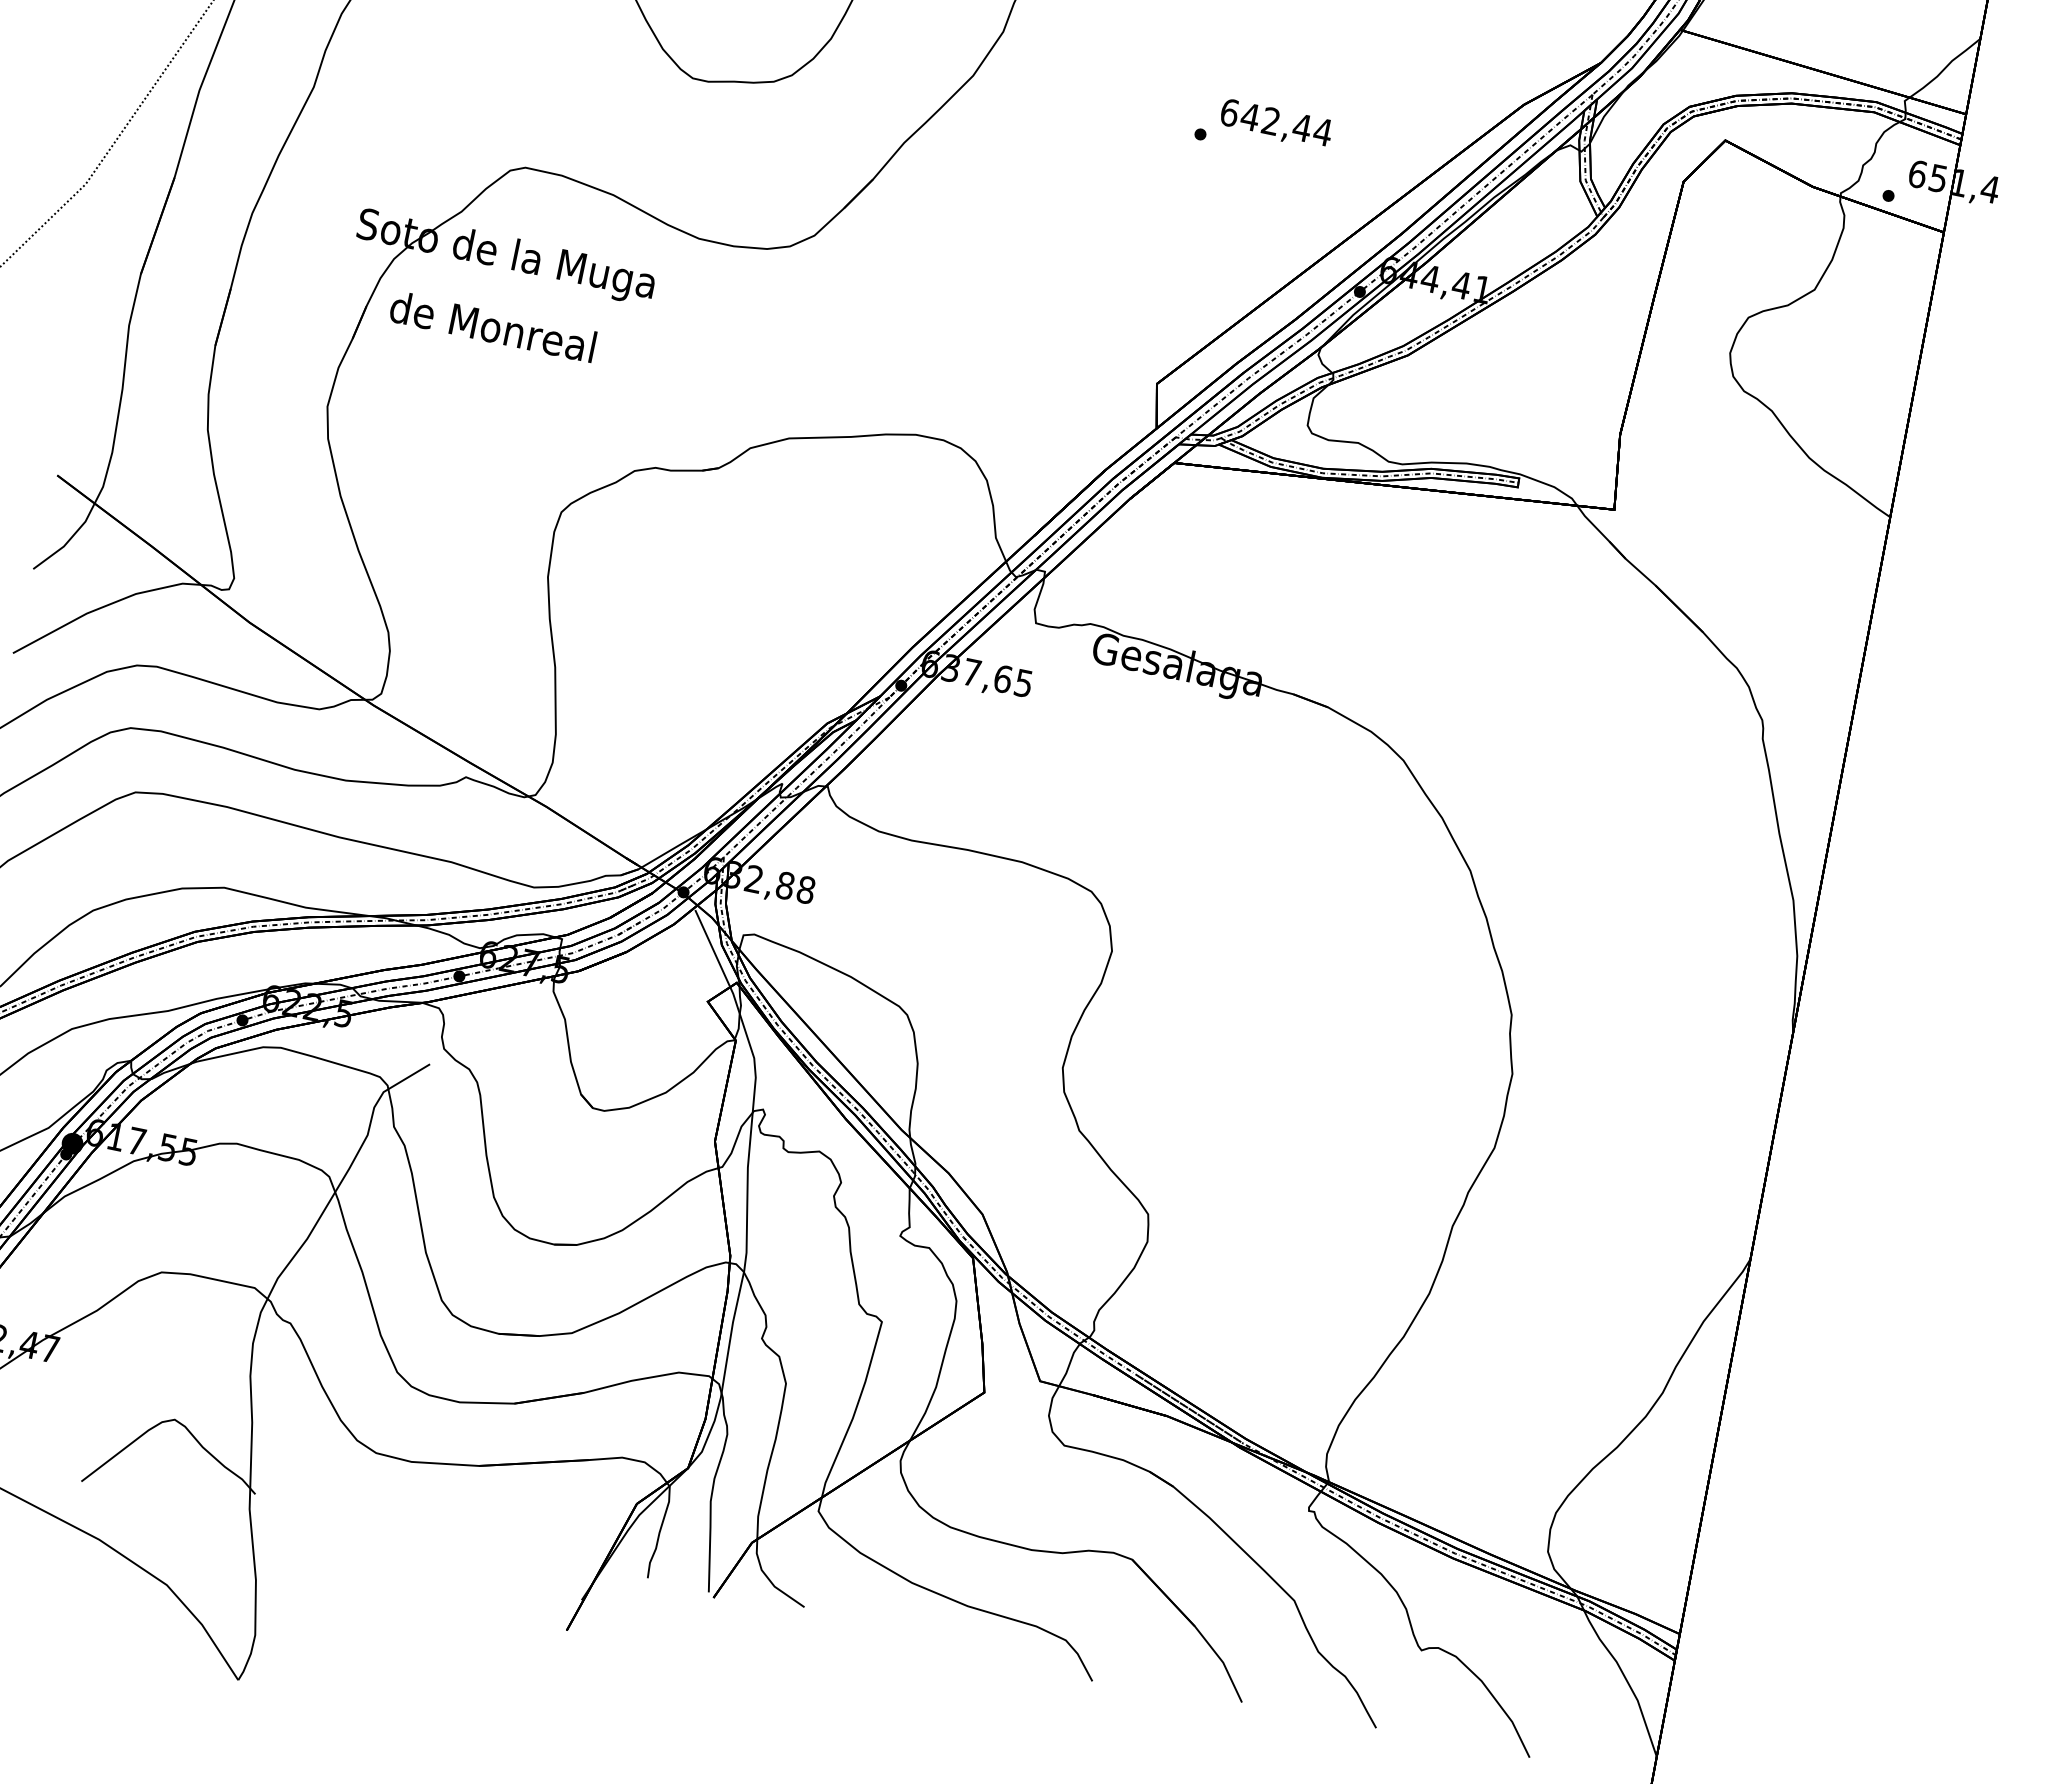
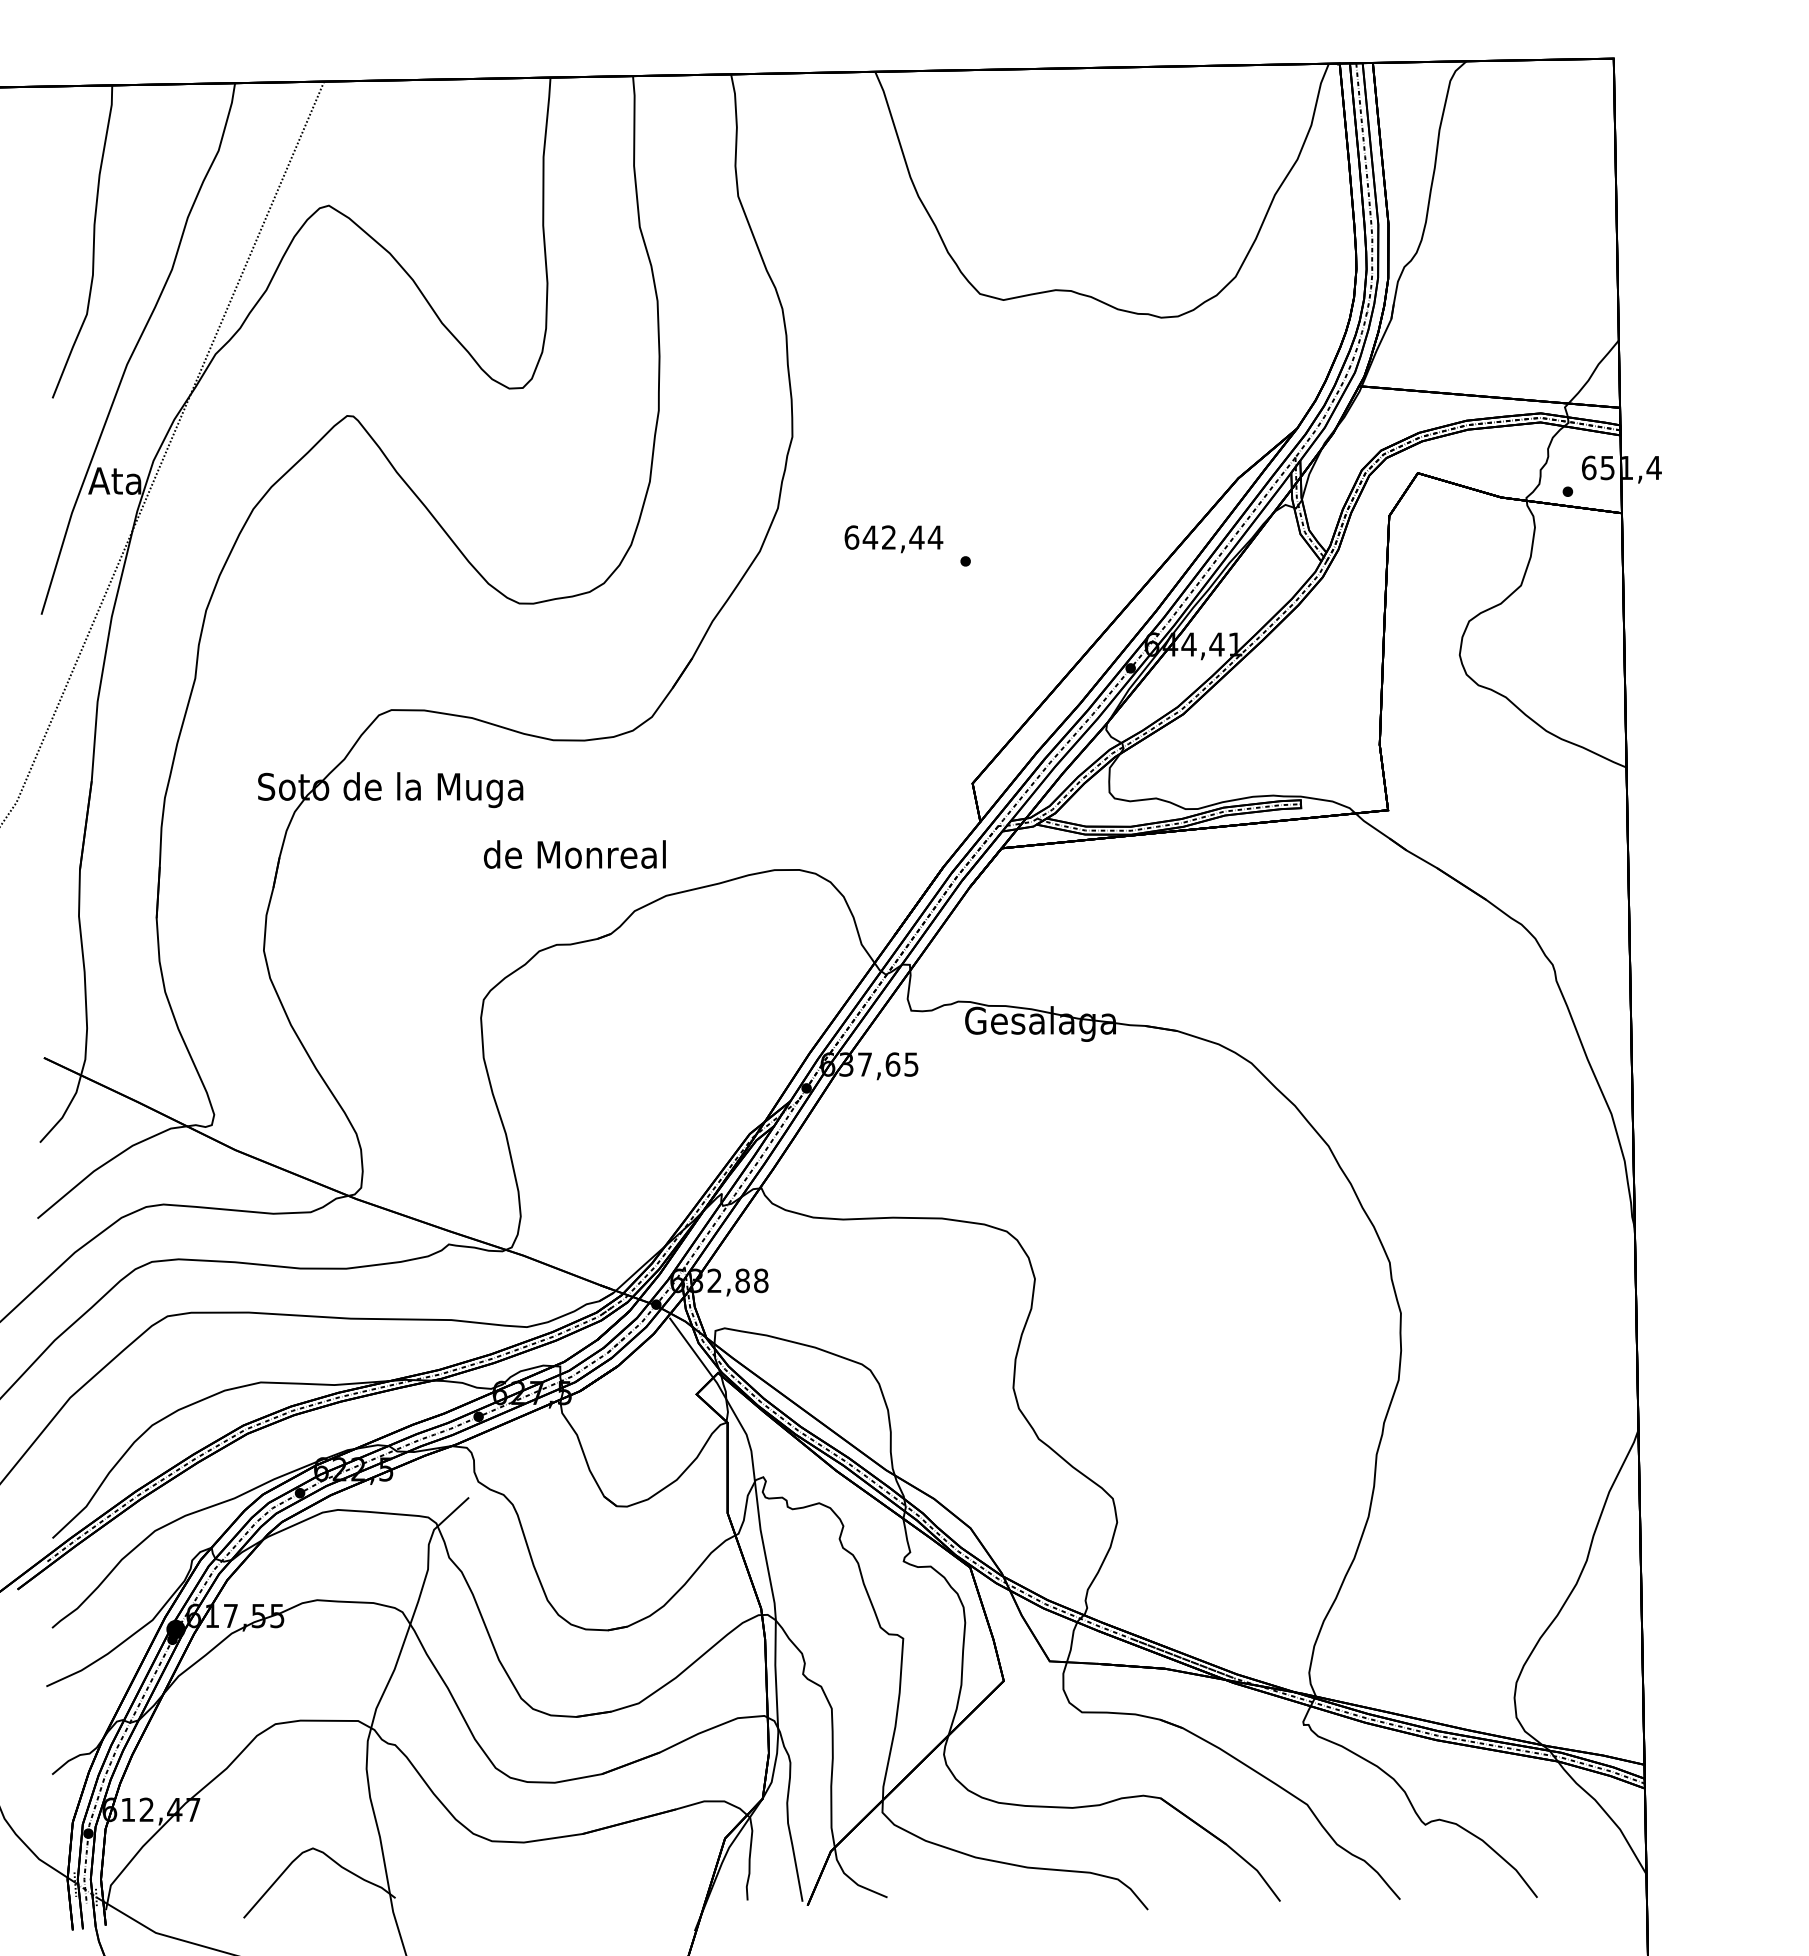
text: (1275, 124) -> (893, 539), moved
text: (492, 326) -> (574, 854), moved

